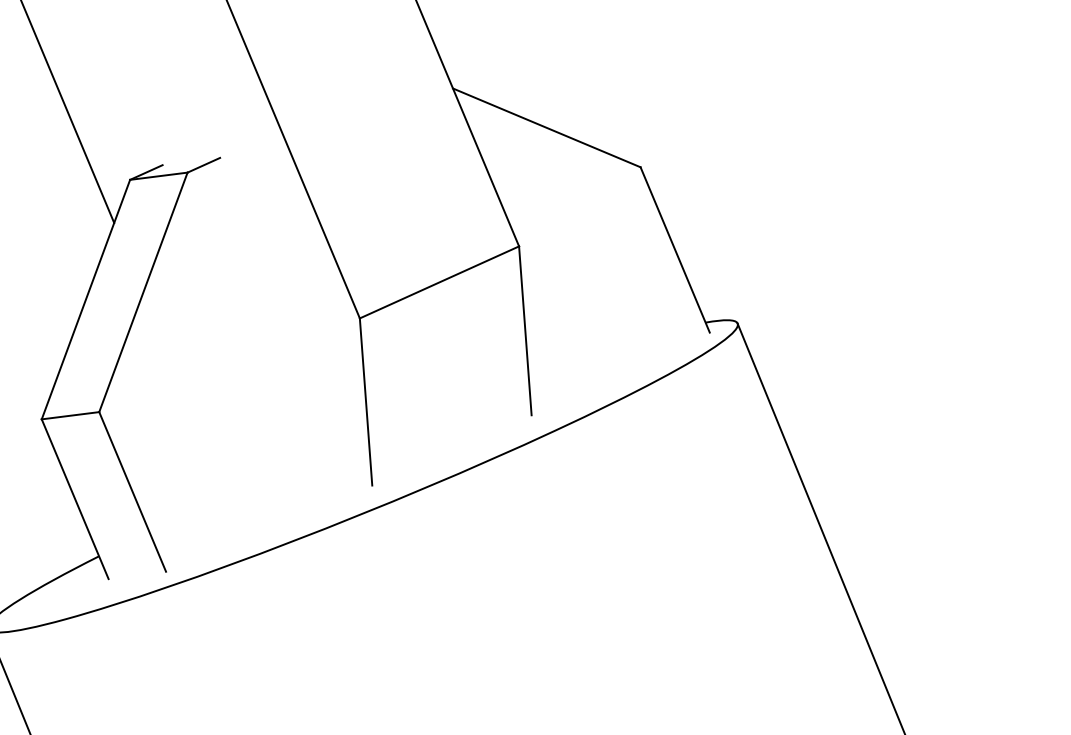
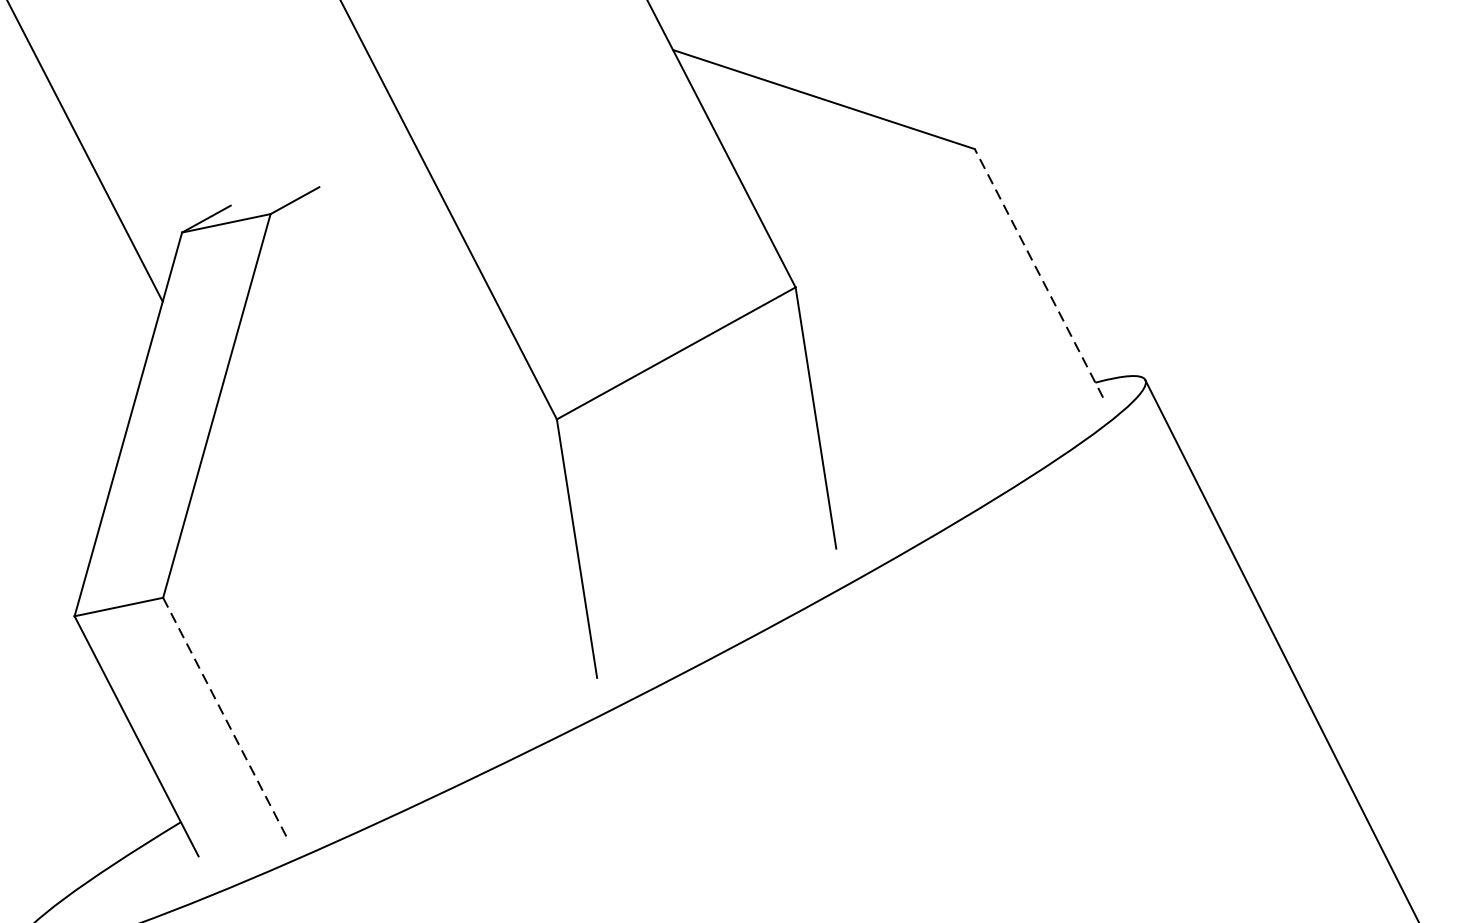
line: (675, 249) -> (1039, 272), solid -> dashed
line: (132, 491) -> (224, 717), solid -> dashed

